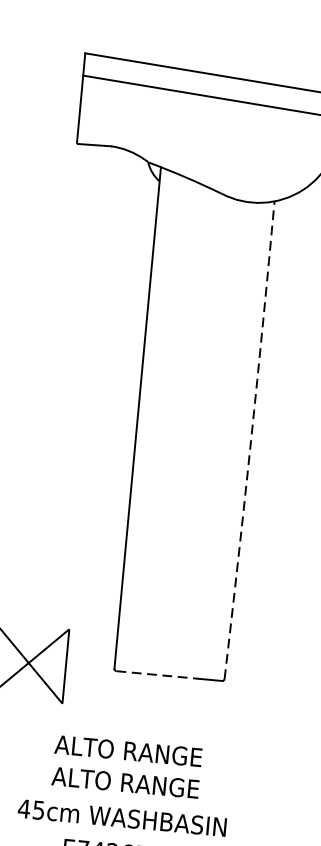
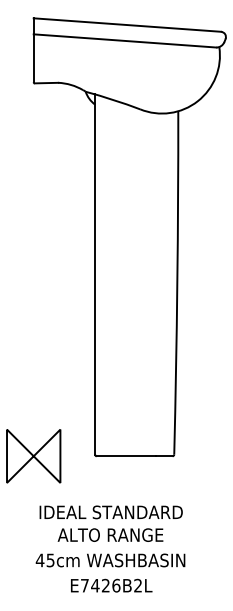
arc: (251, 441) -> (177, 283), dashed -> solid
line: (157, 675) -> (126, 456), dashed -> solid
text: (128, 751) -> (110, 512), ALTO RANGE -> IDEAL STANDARD

